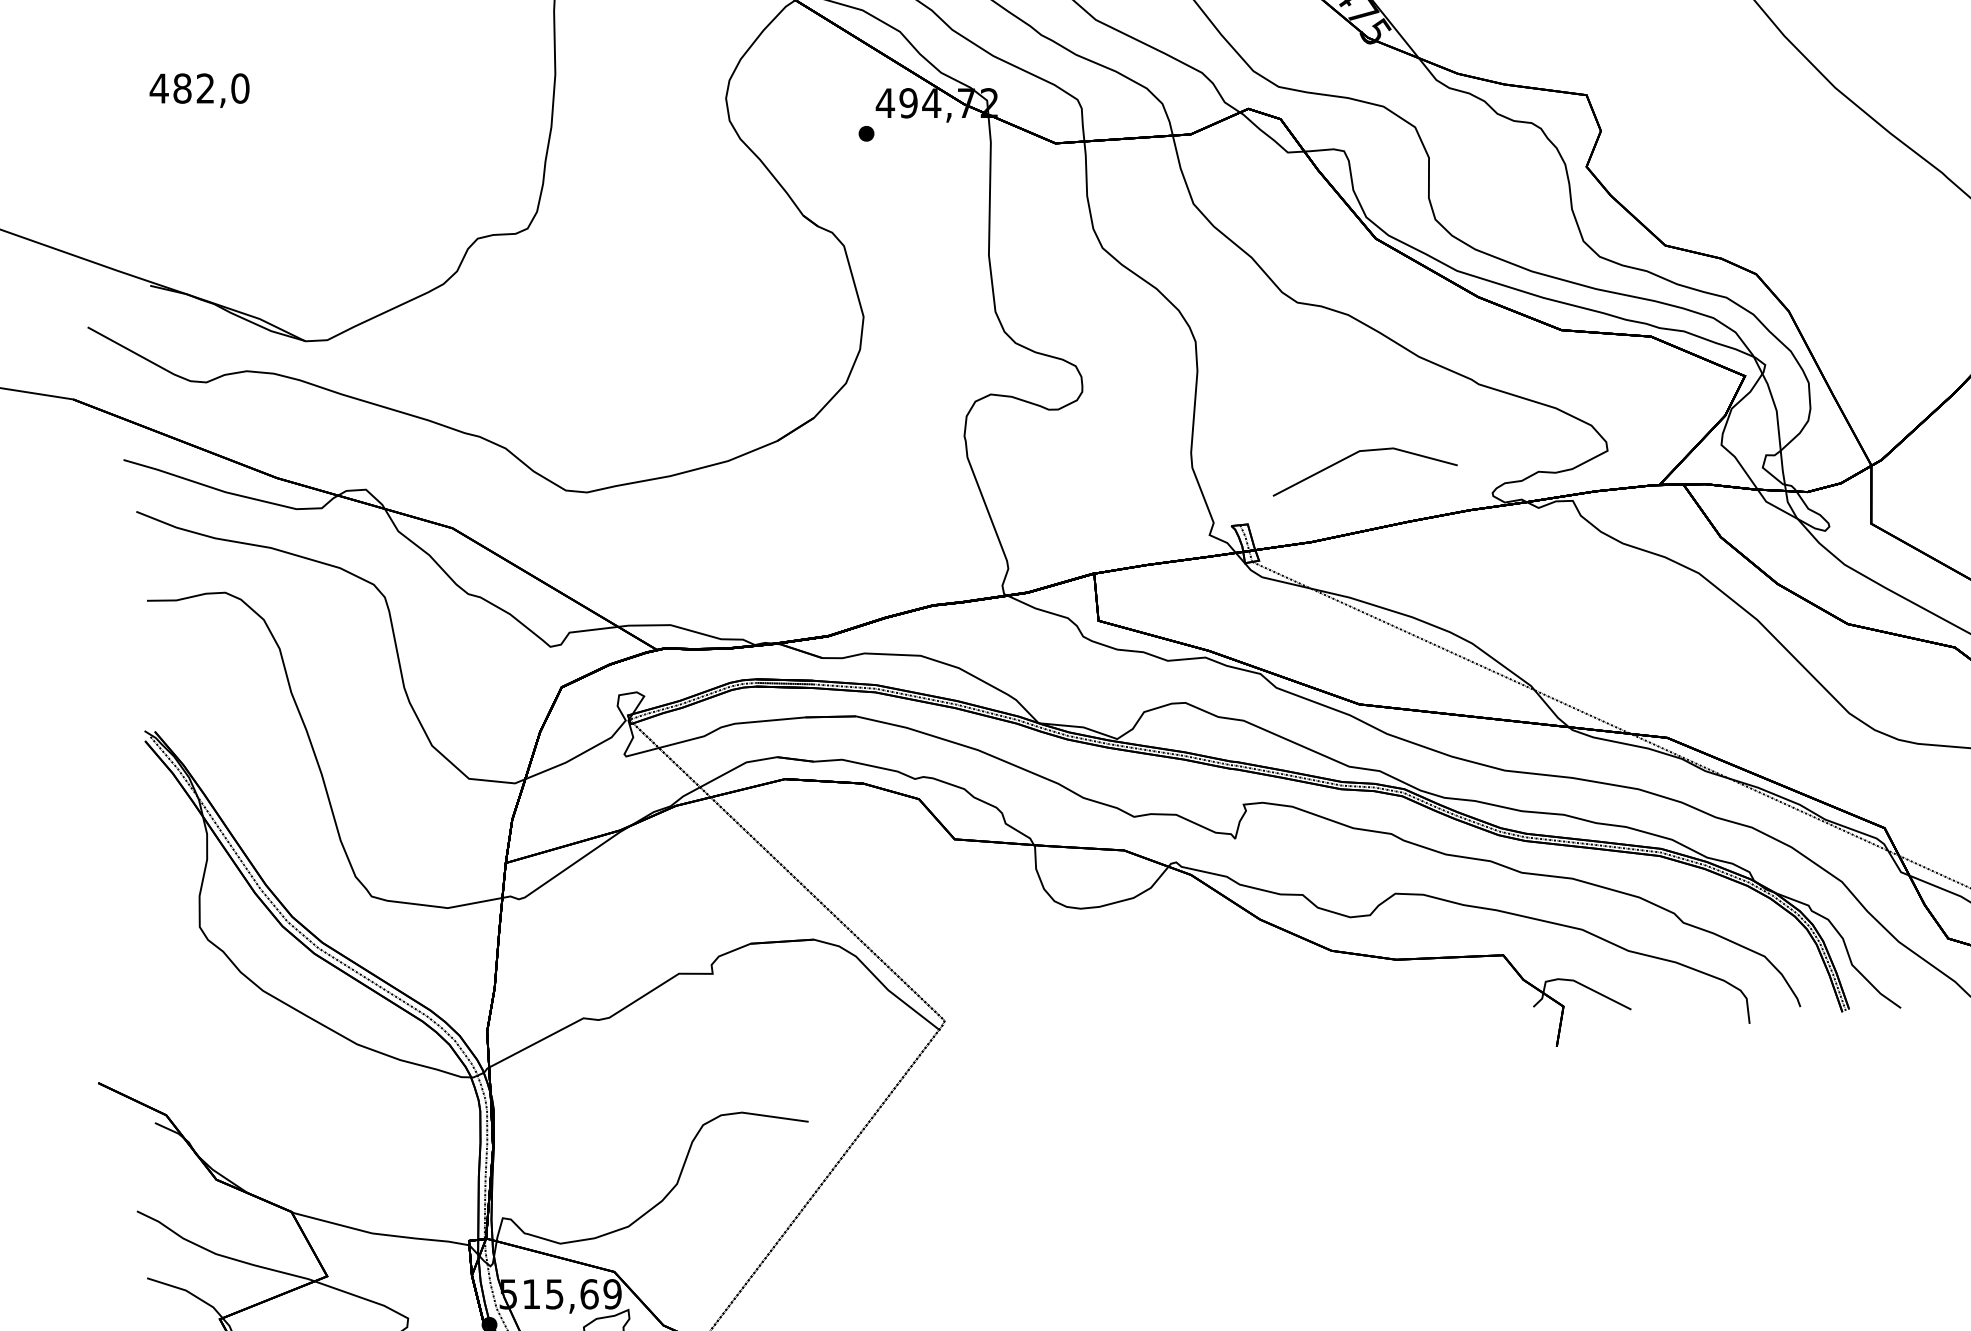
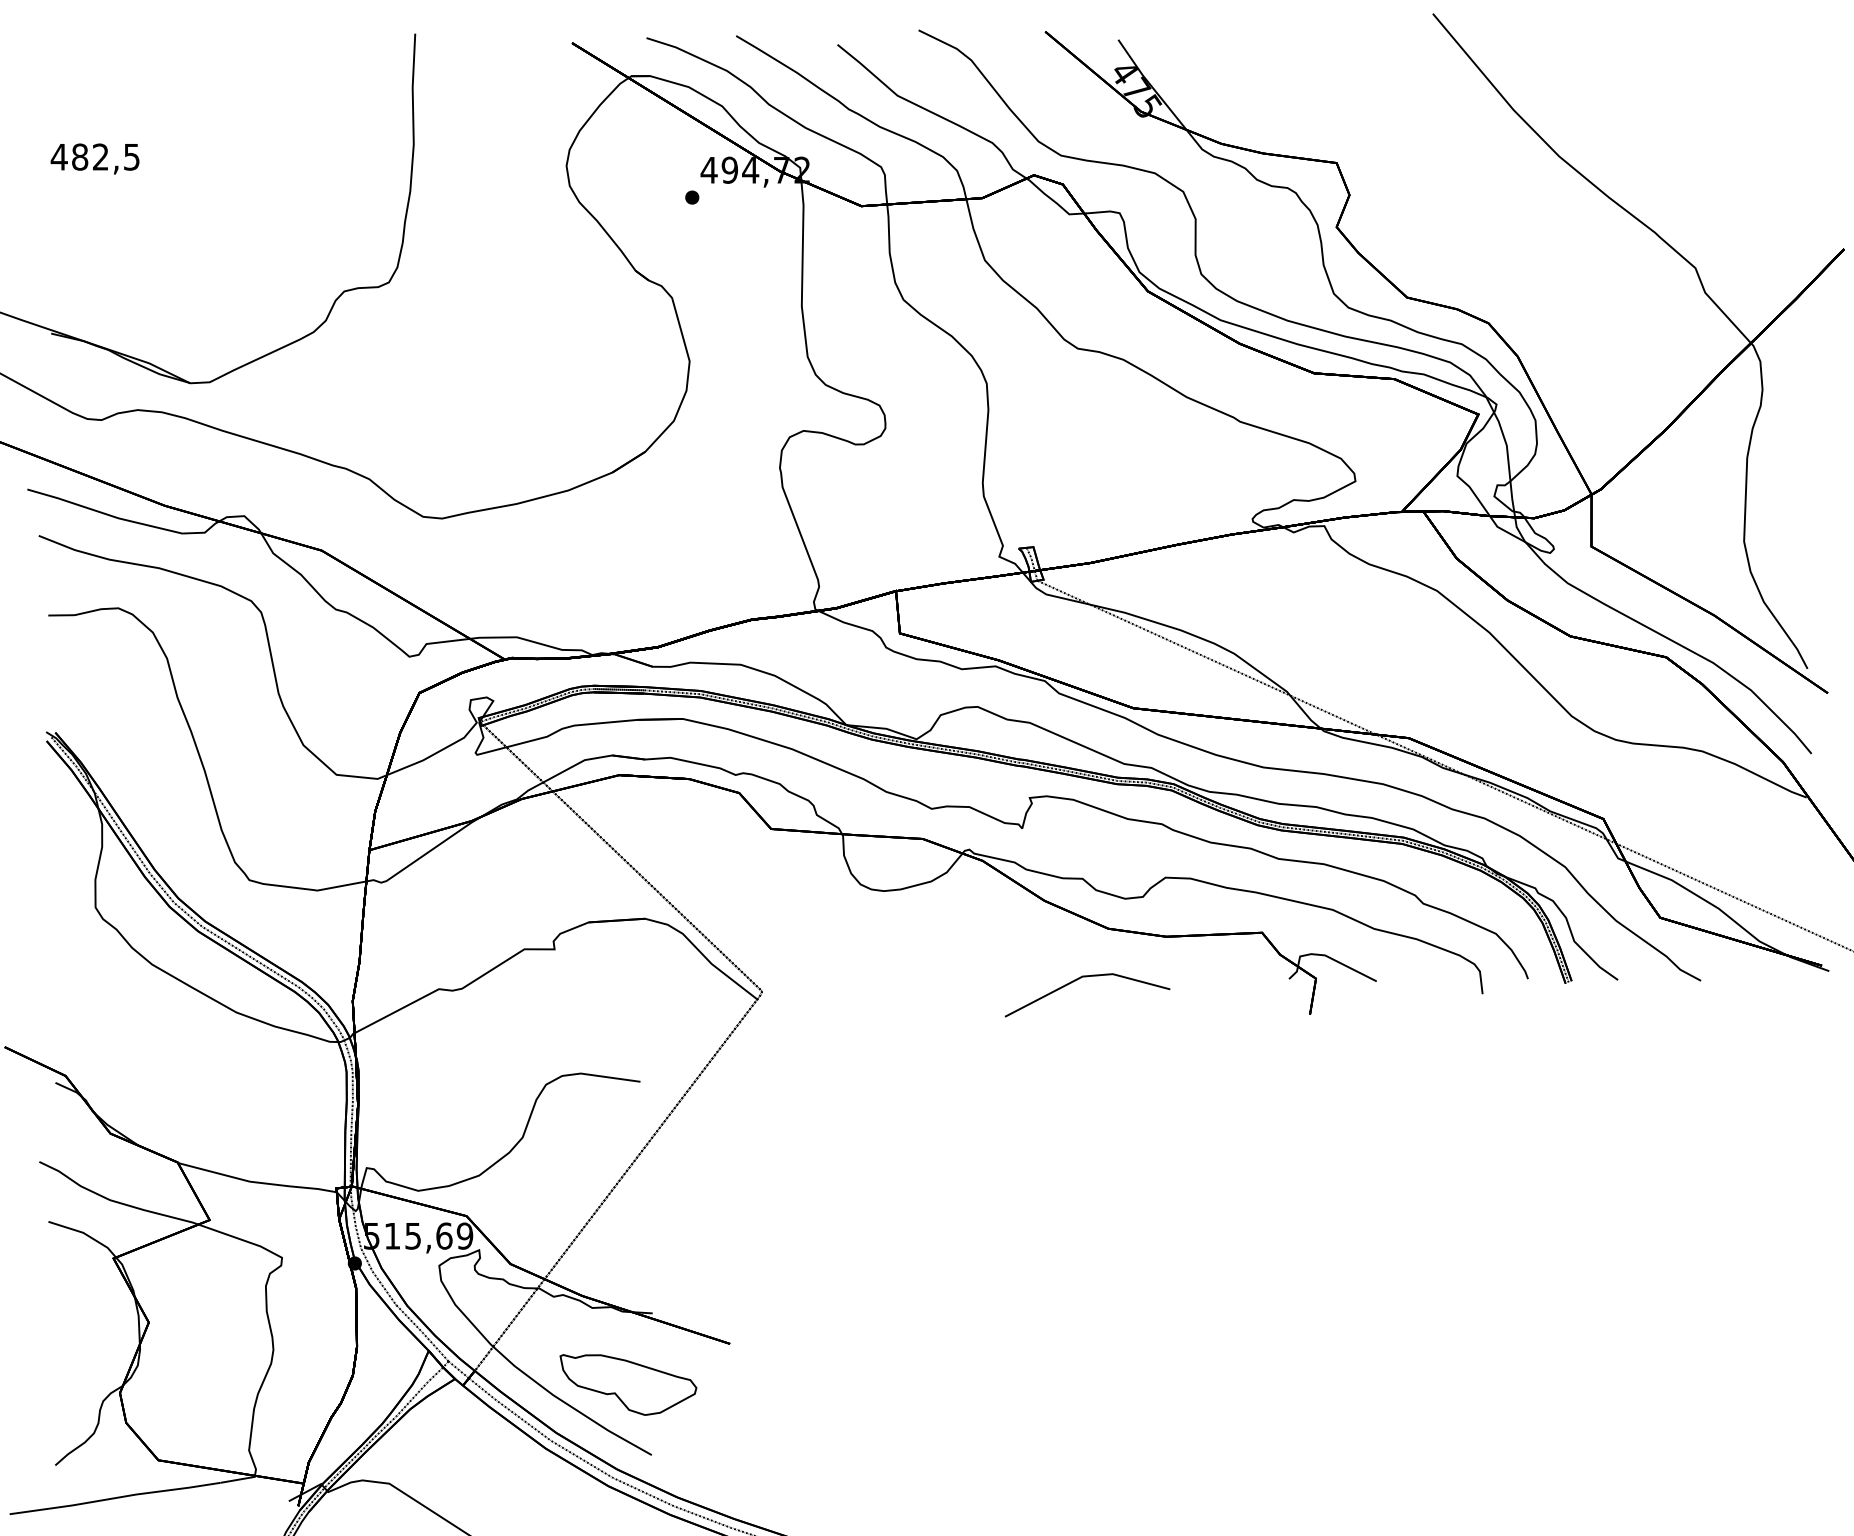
text: (239, 87) -> (131, 156), 482,0 -> 482,5
line: (1356, 454) -> (1079, 979), moved

